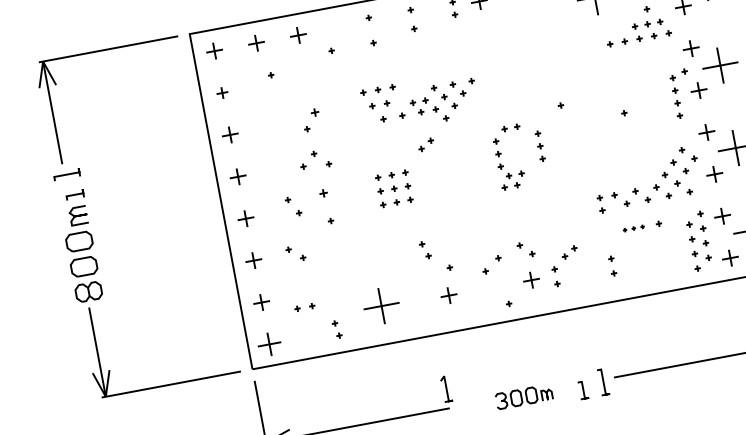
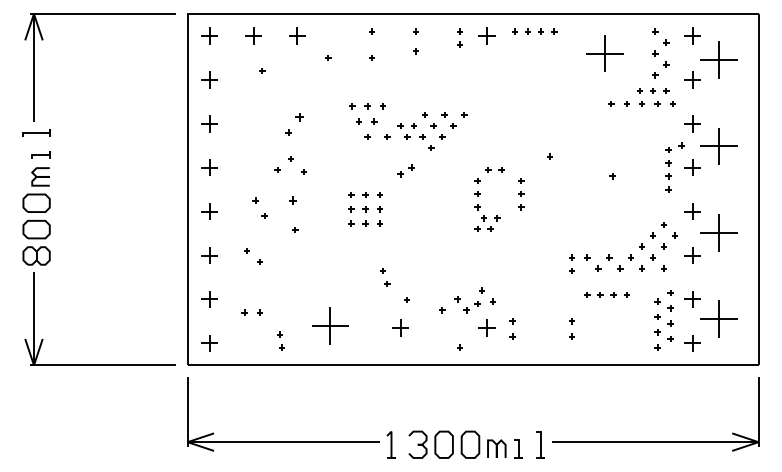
part: (222, 92) -> (209, 79), size x1.43
part: (633, 228) -> (600, 294), size x1.43
part: (569, 252) -> (471, 307), moved
part: (269, 344) -> (209, 343), size x0.71
line: (445, 388) -> (390, 444), moved
part: (524, 396) -> (457, 444), size x1.67

